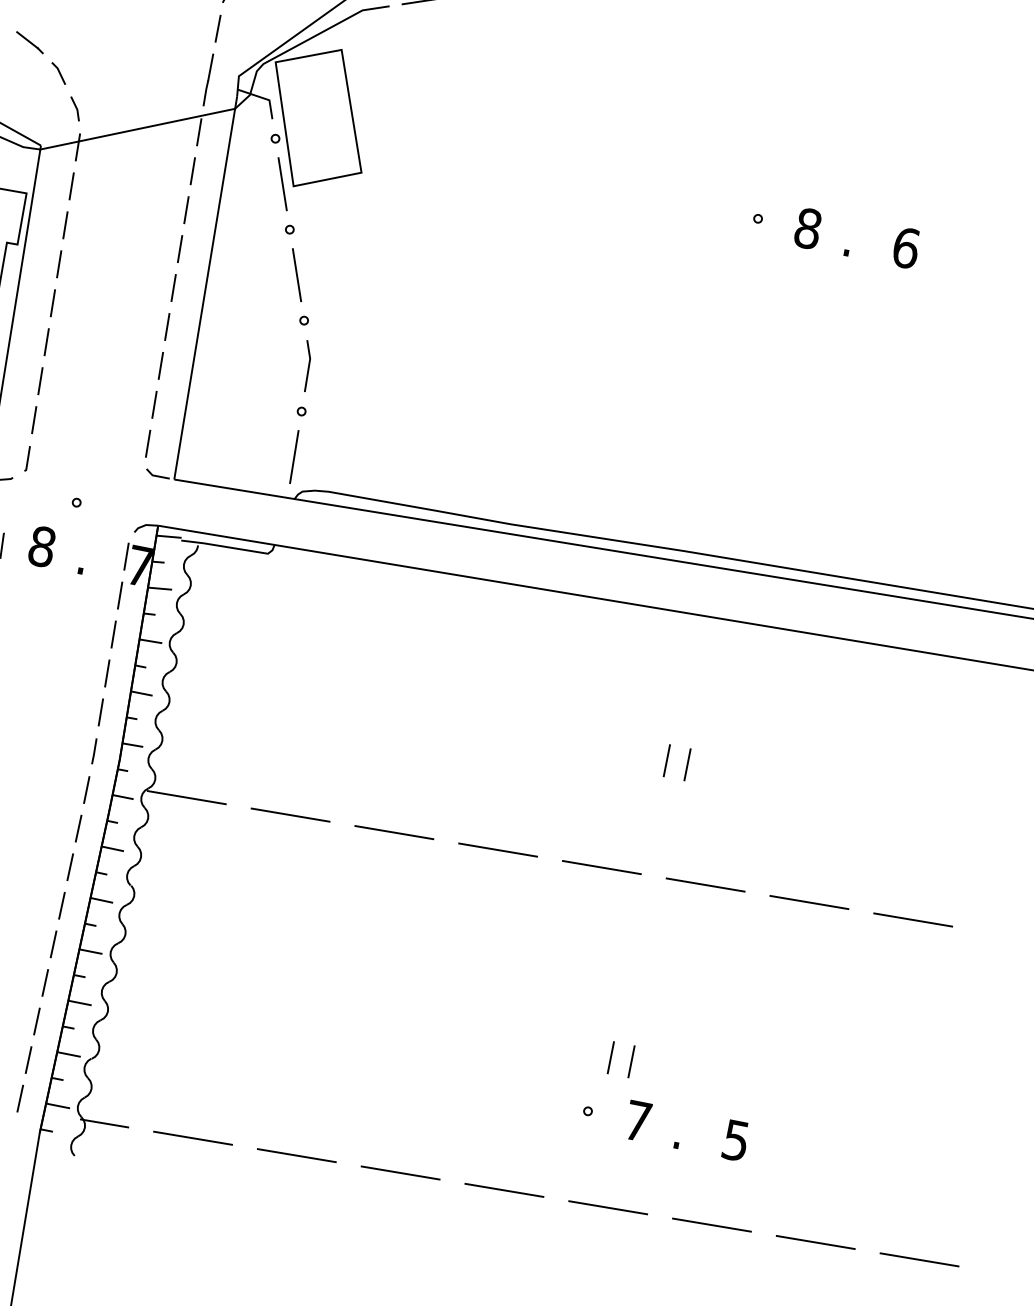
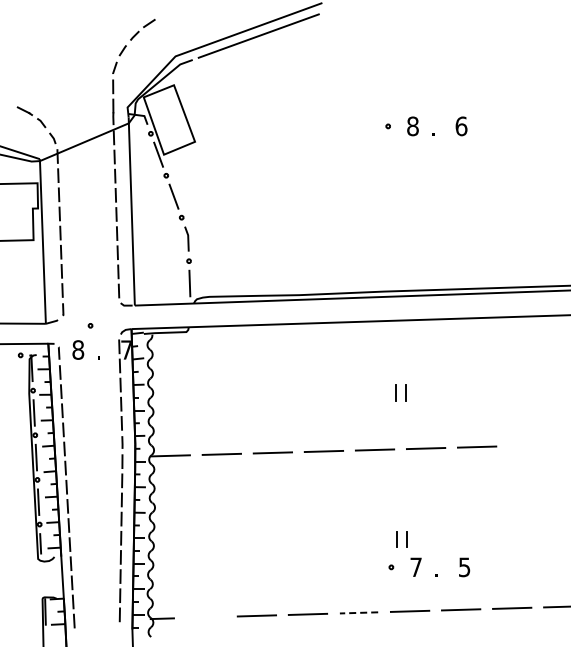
line: (913, 919) -> (528, 445), removed
line: (192, 1136) -> (205, 616), removed
line: (503, 1189) -> (358, 612), solid -> dashed

